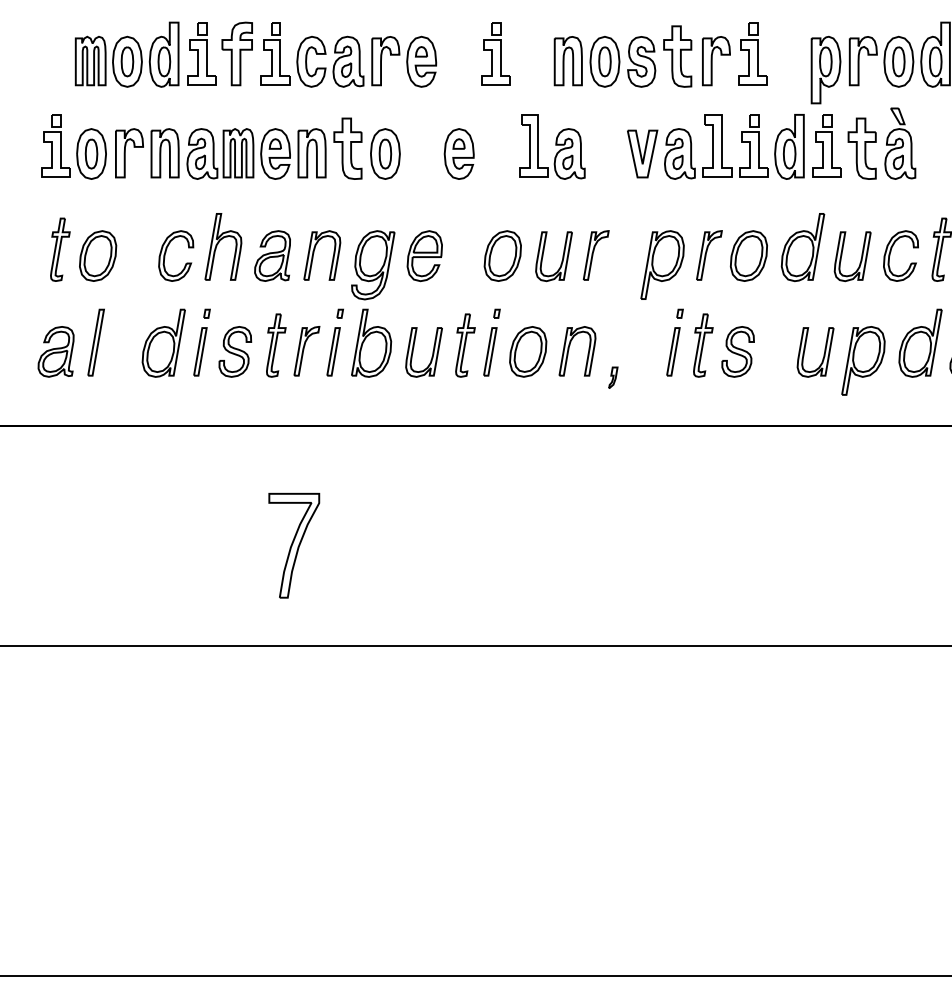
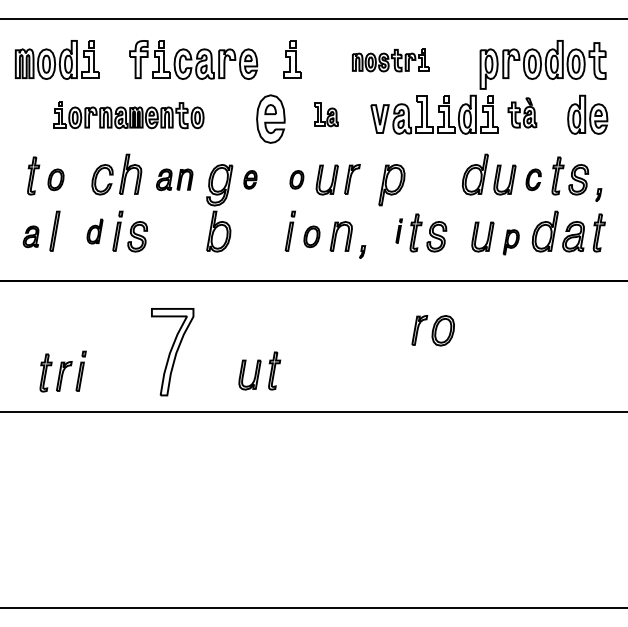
part: (144, 53) -> (56, 59), moved
part: (660, 53) -> (390, 59), size x0.6
part: (882, 142) -> (522, 112), size x0.7
part: (219, 146) -> (128, 114), size x0.7
part: (552, 146) -> (326, 114), size x0.6
part: (458, 153) -> (270, 118), size x1.6
part: (97, 255) -> (55, 179), size x0.7
part: (297, 255) -> (174, 179), size x0.7
part: (424, 255) -> (250, 179), size x0.6
part: (502, 255) -> (296, 179), size x0.6
part: (730, 255) -> (432, 330), moved
part: (900, 255) -> (533, 179), size x0.7
part: (673, 341) -> (398, 230), size x0.6
part: (162, 343) -> (94, 231), size x0.6
part: (303, 343) -> (62, 371), moved
part: (440, 344) -> (259, 370), moved
part: (55, 351) -> (30, 236), size x0.7
part: (527, 351) -> (311, 236), size x0.7
part: (861, 361) -> (510, 242), size x0.6
part: (293, 544) -> (172, 351), size x1.4

